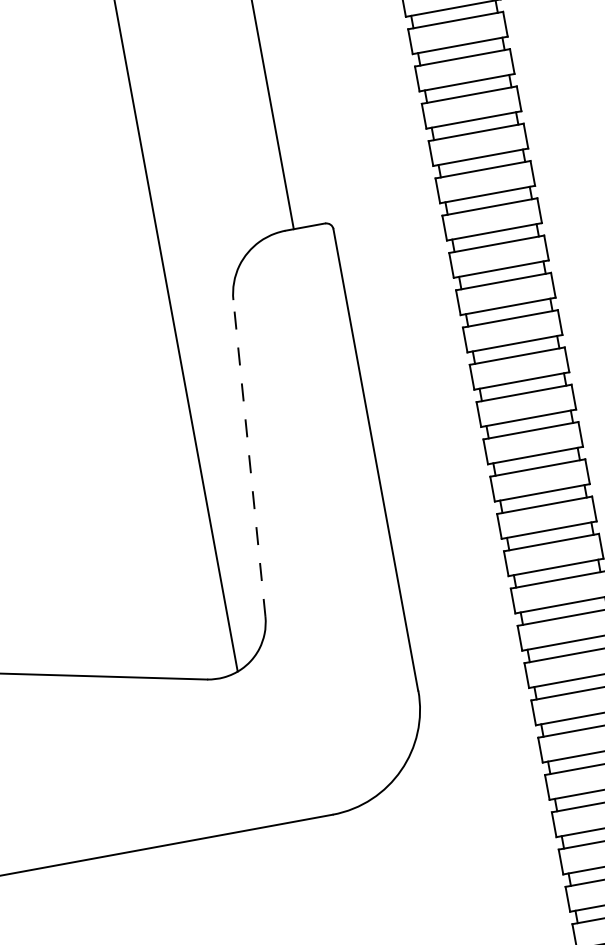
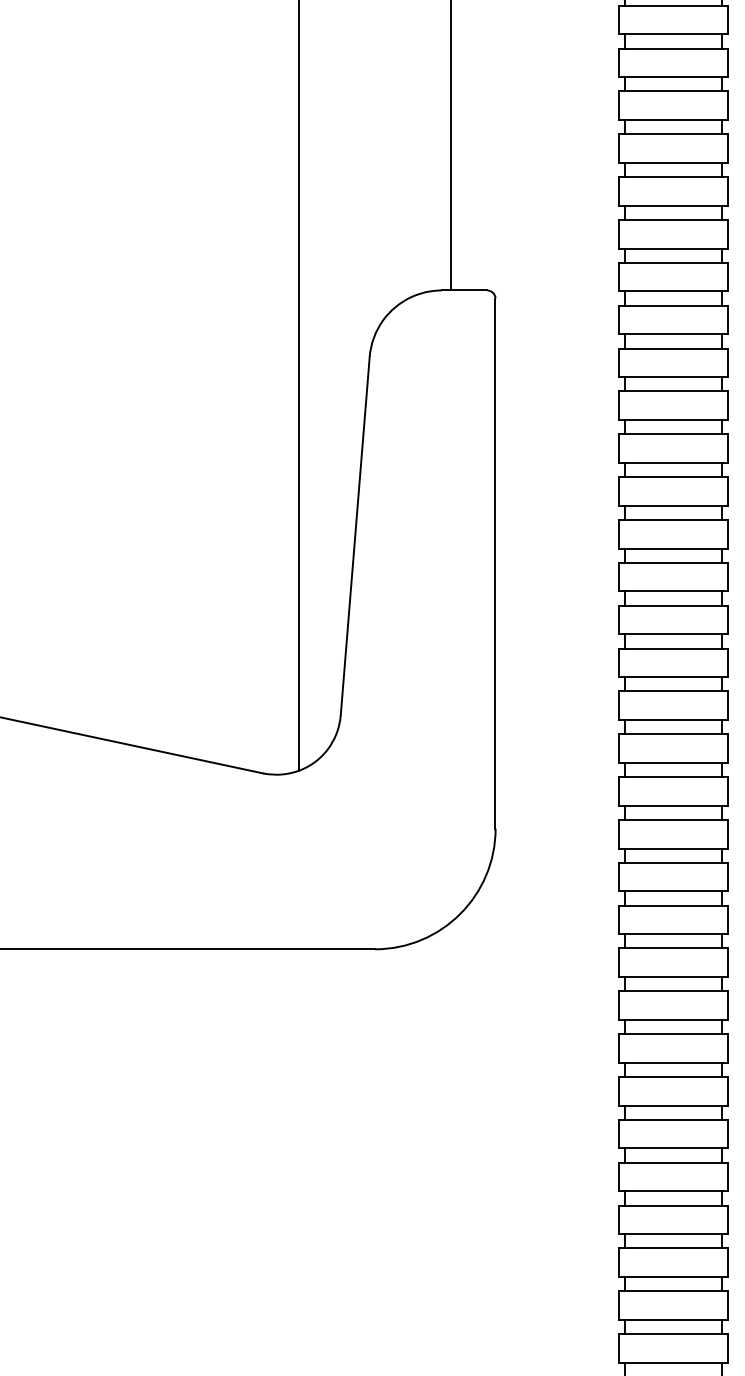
line: (249, 458) -> (355, 536), dashed -> solid

